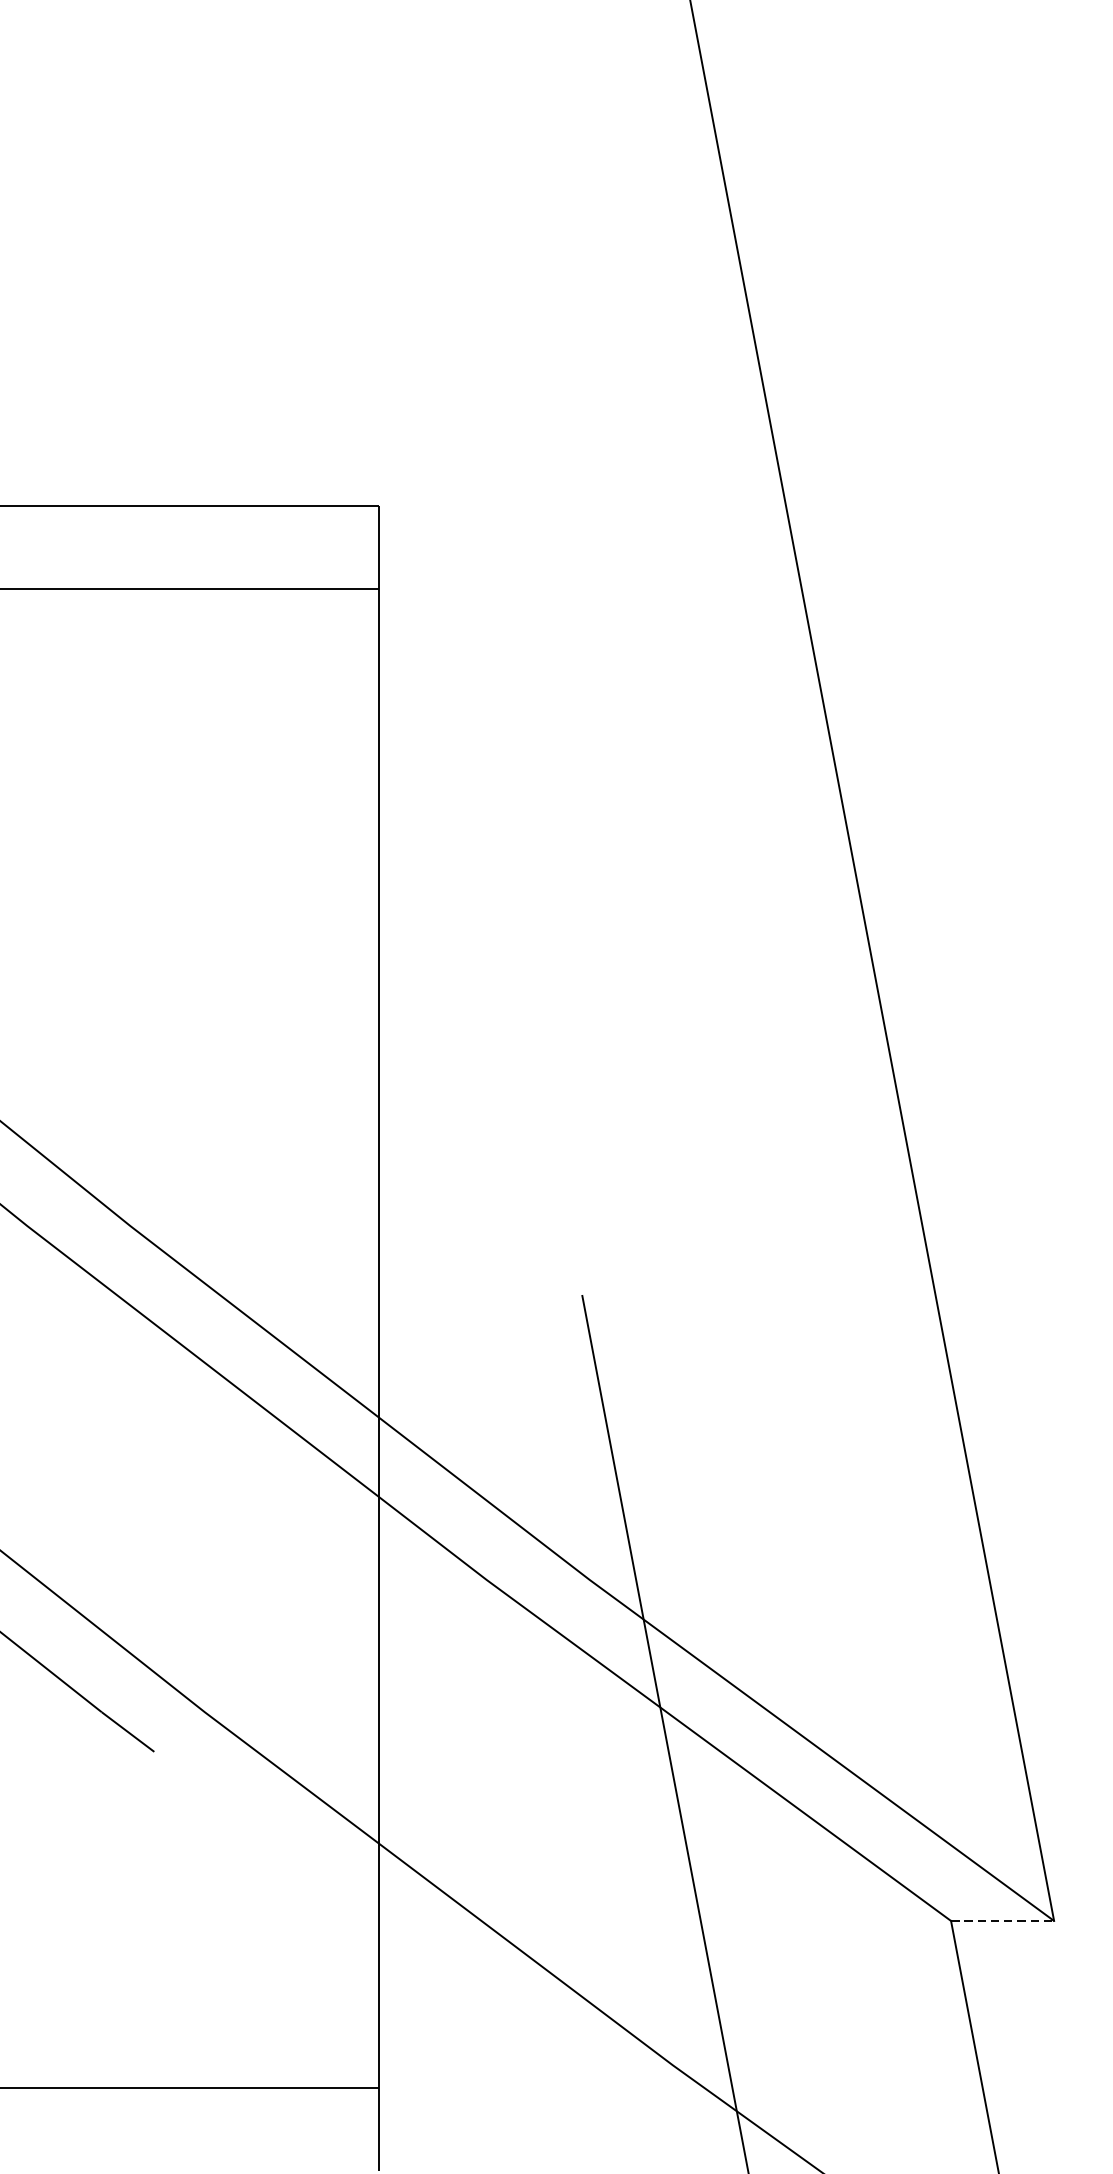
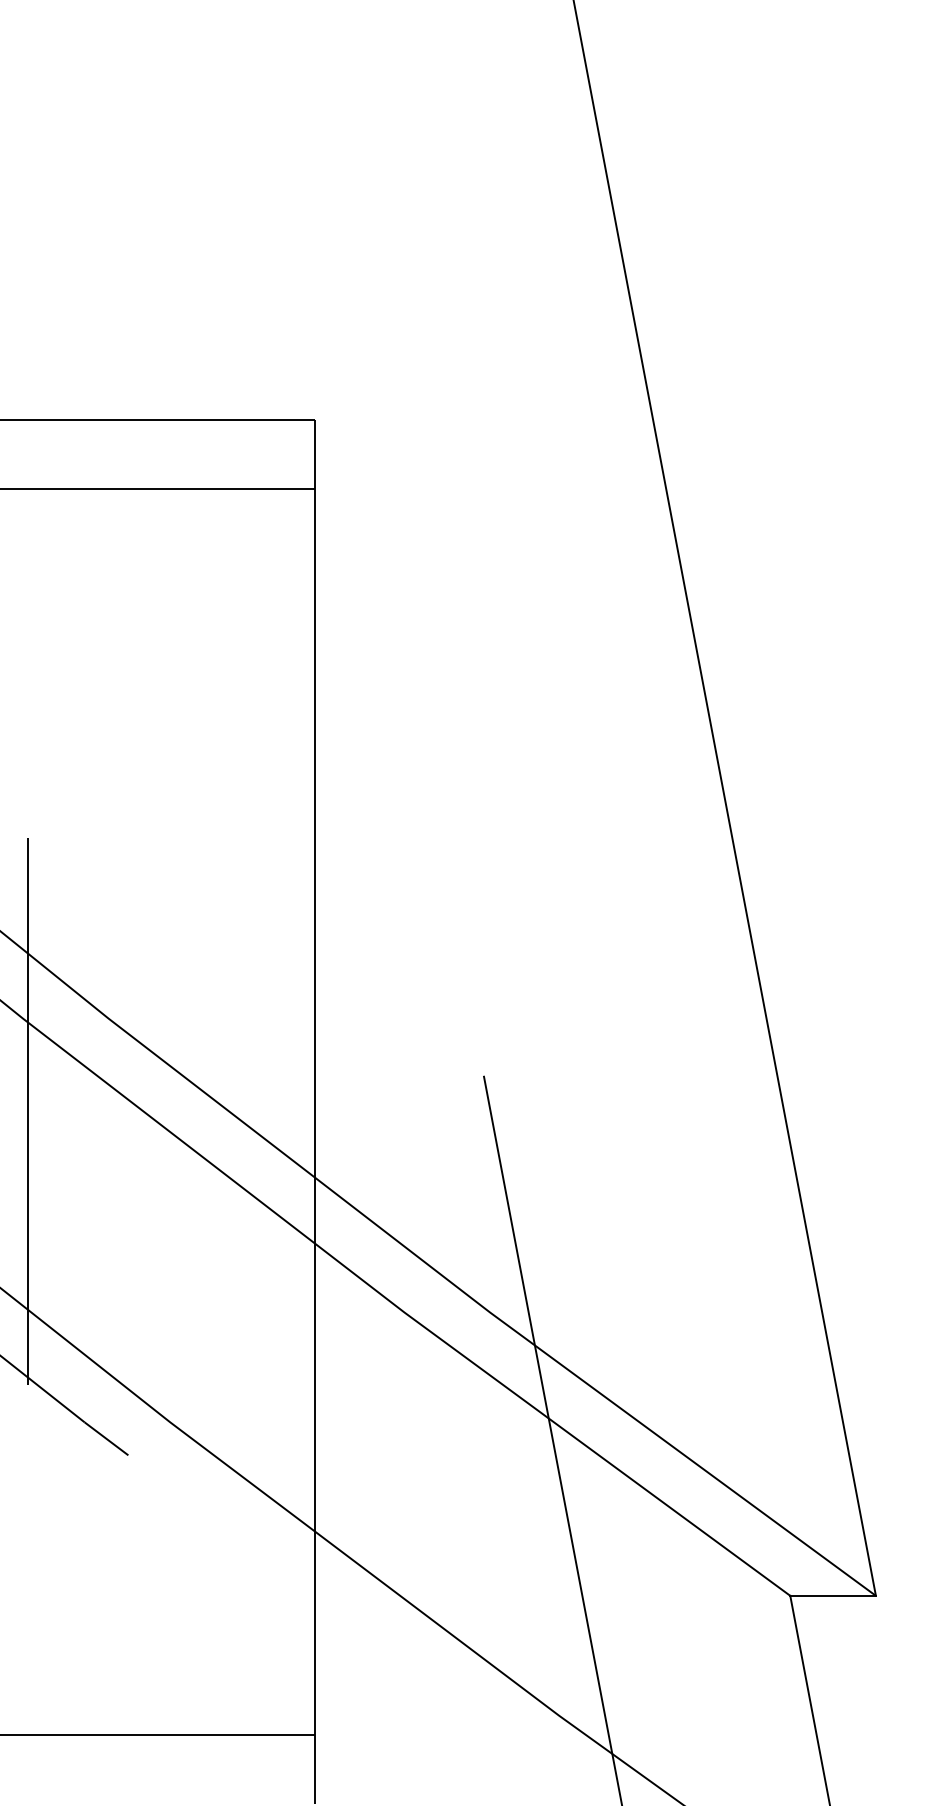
line: (32, 1337) -> (27, 1111), added
line: (1003, 1920) -> (833, 1595), dashed -> solid

